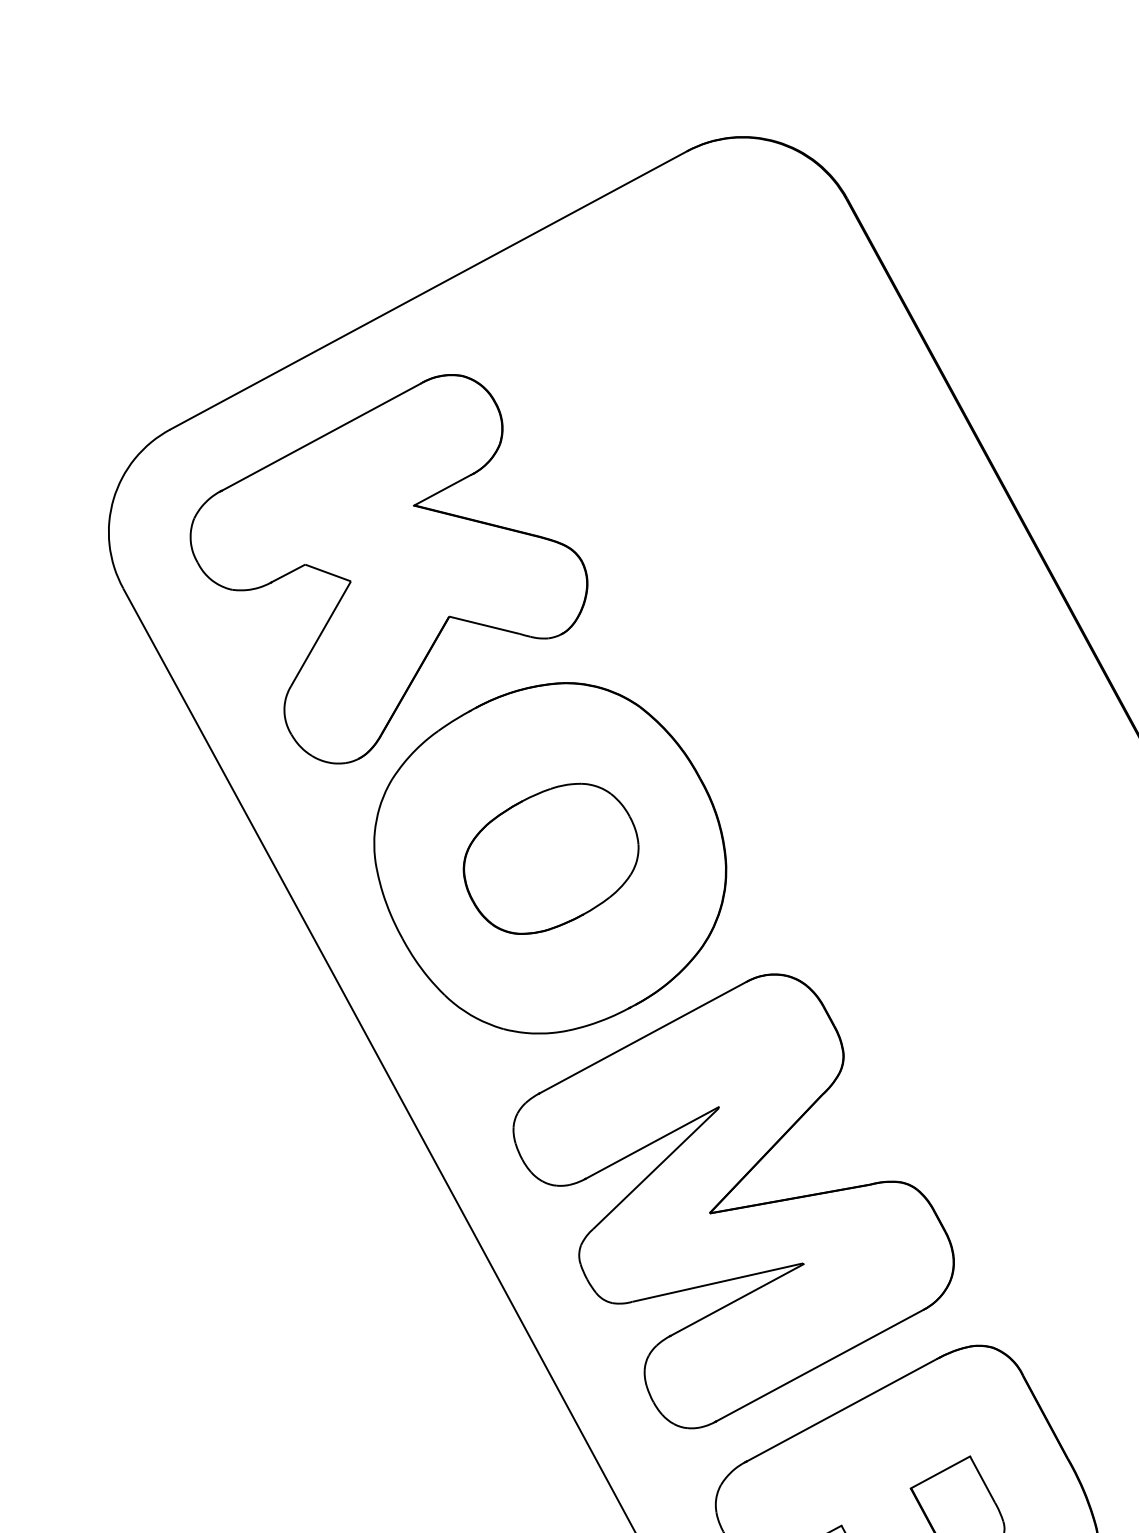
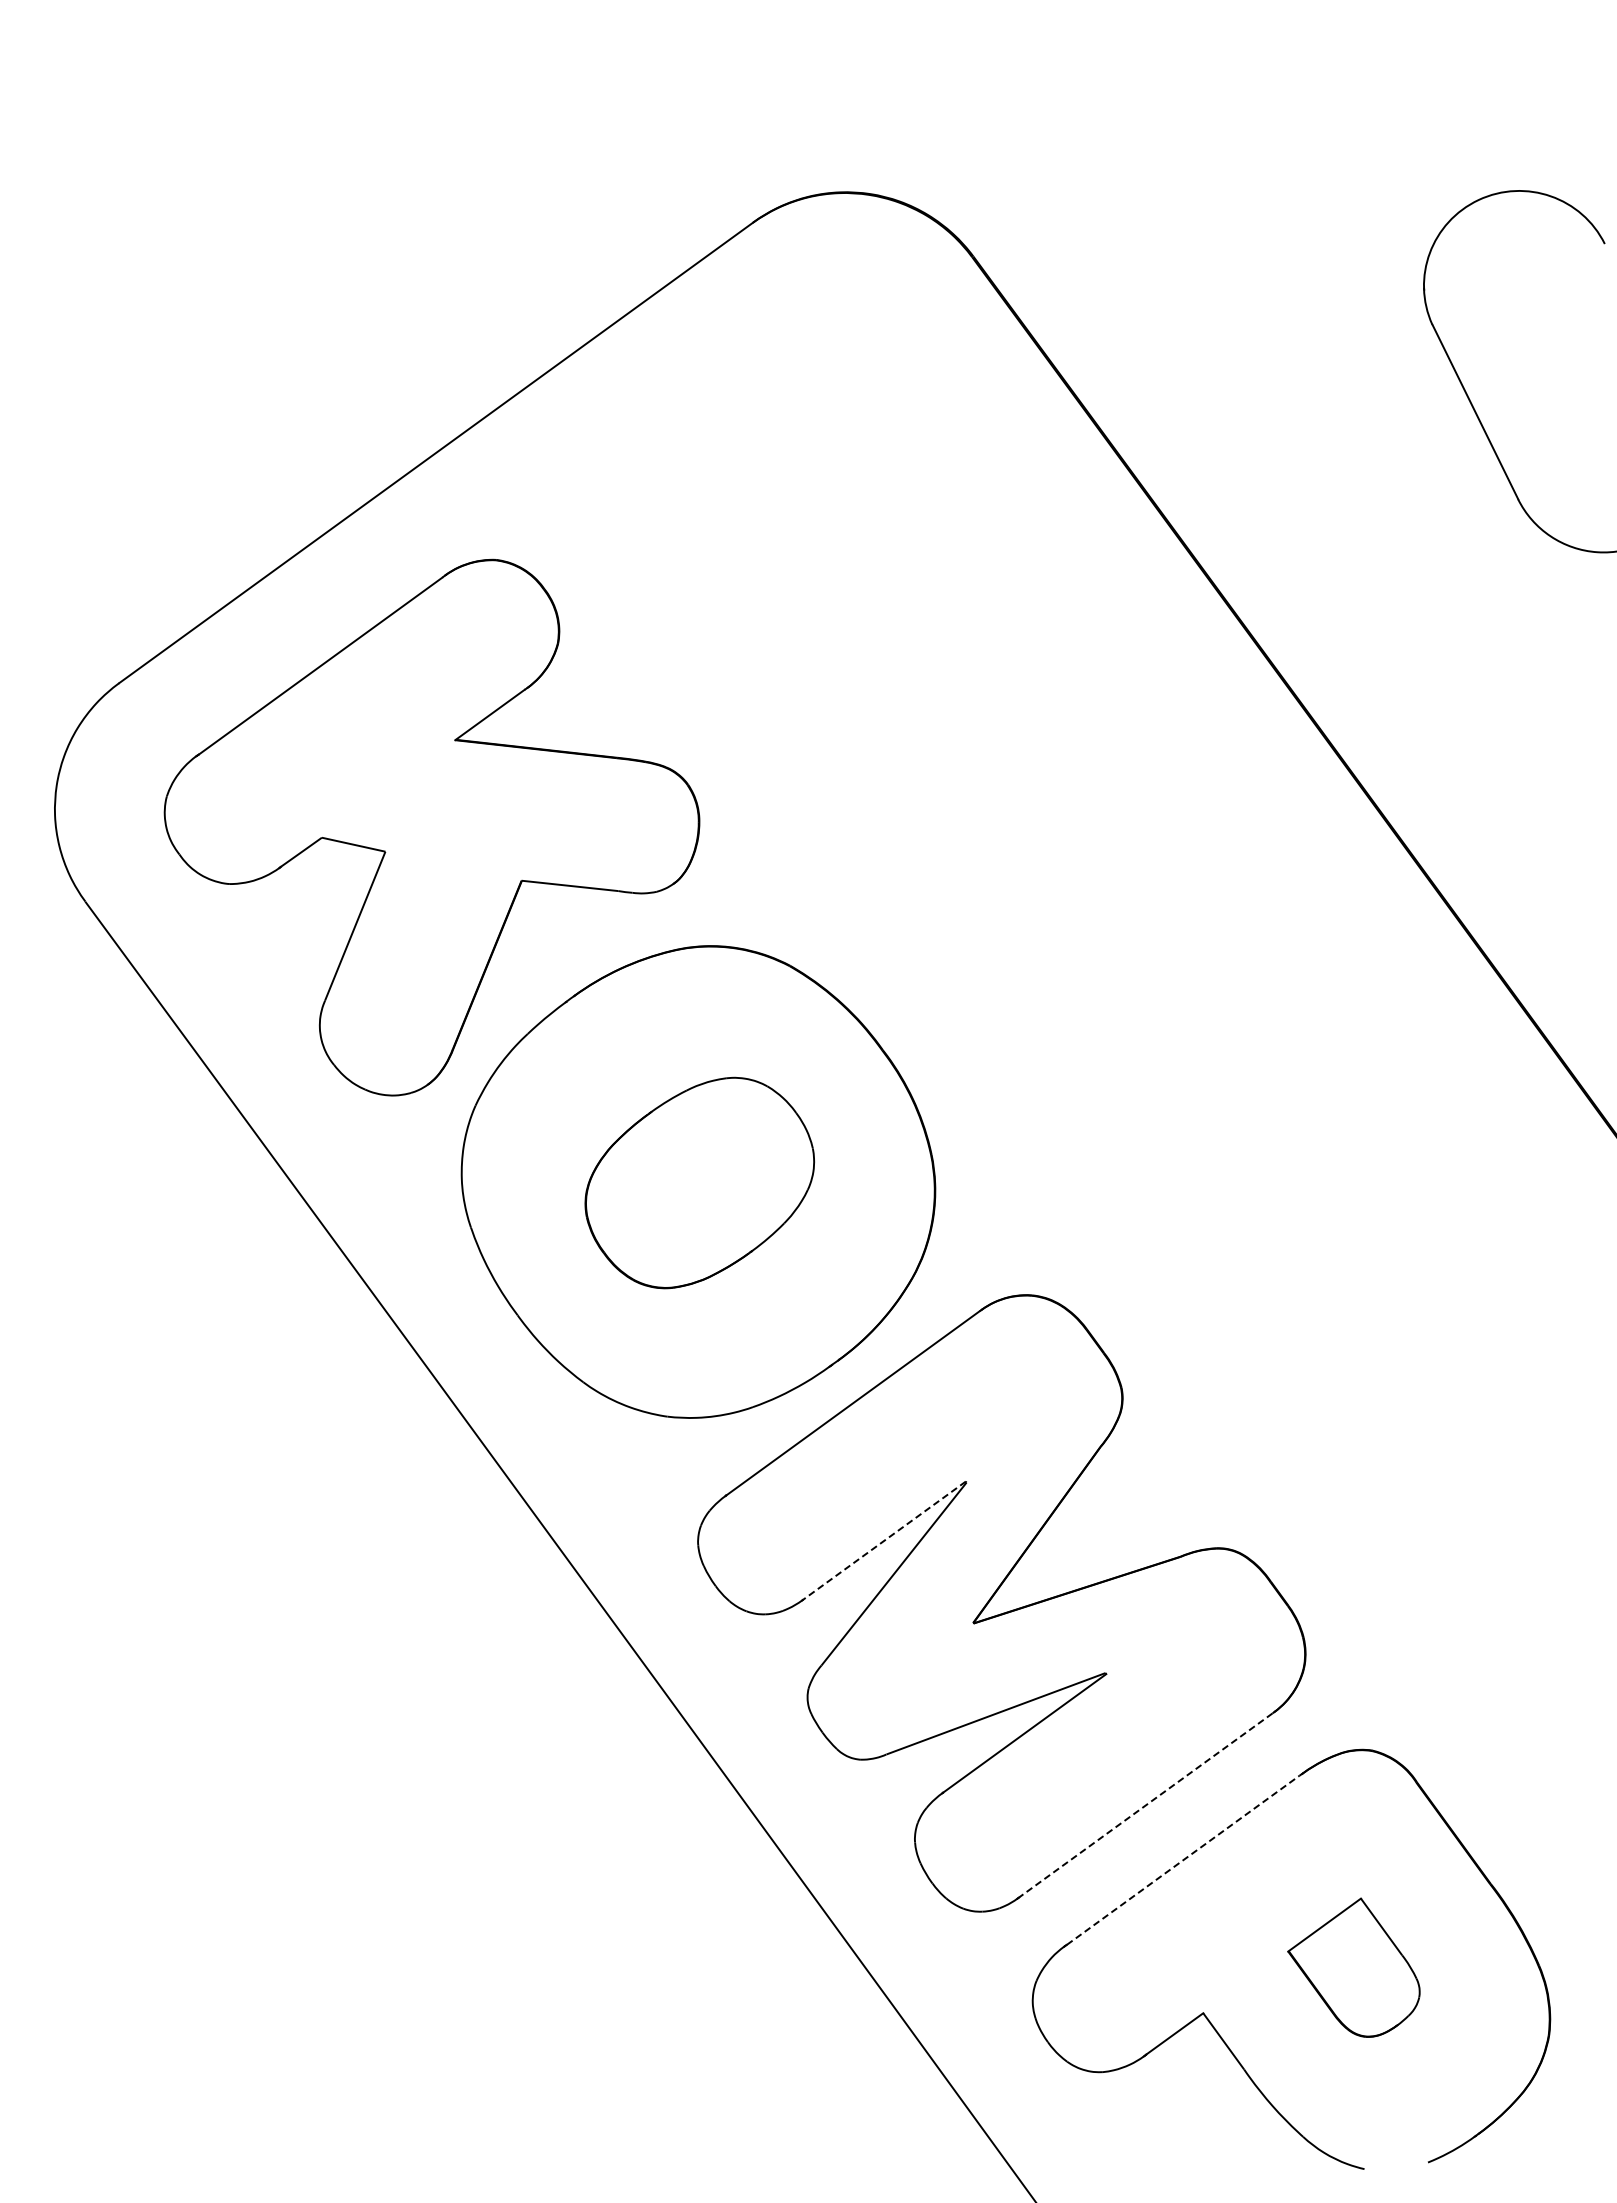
line: (652, 1142) -> (884, 1540), solid -> dashed
line: (819, 1365) -> (1145, 1805), solid -> dashed
line: (842, 1410) -> (1183, 1860), solid -> dashed

